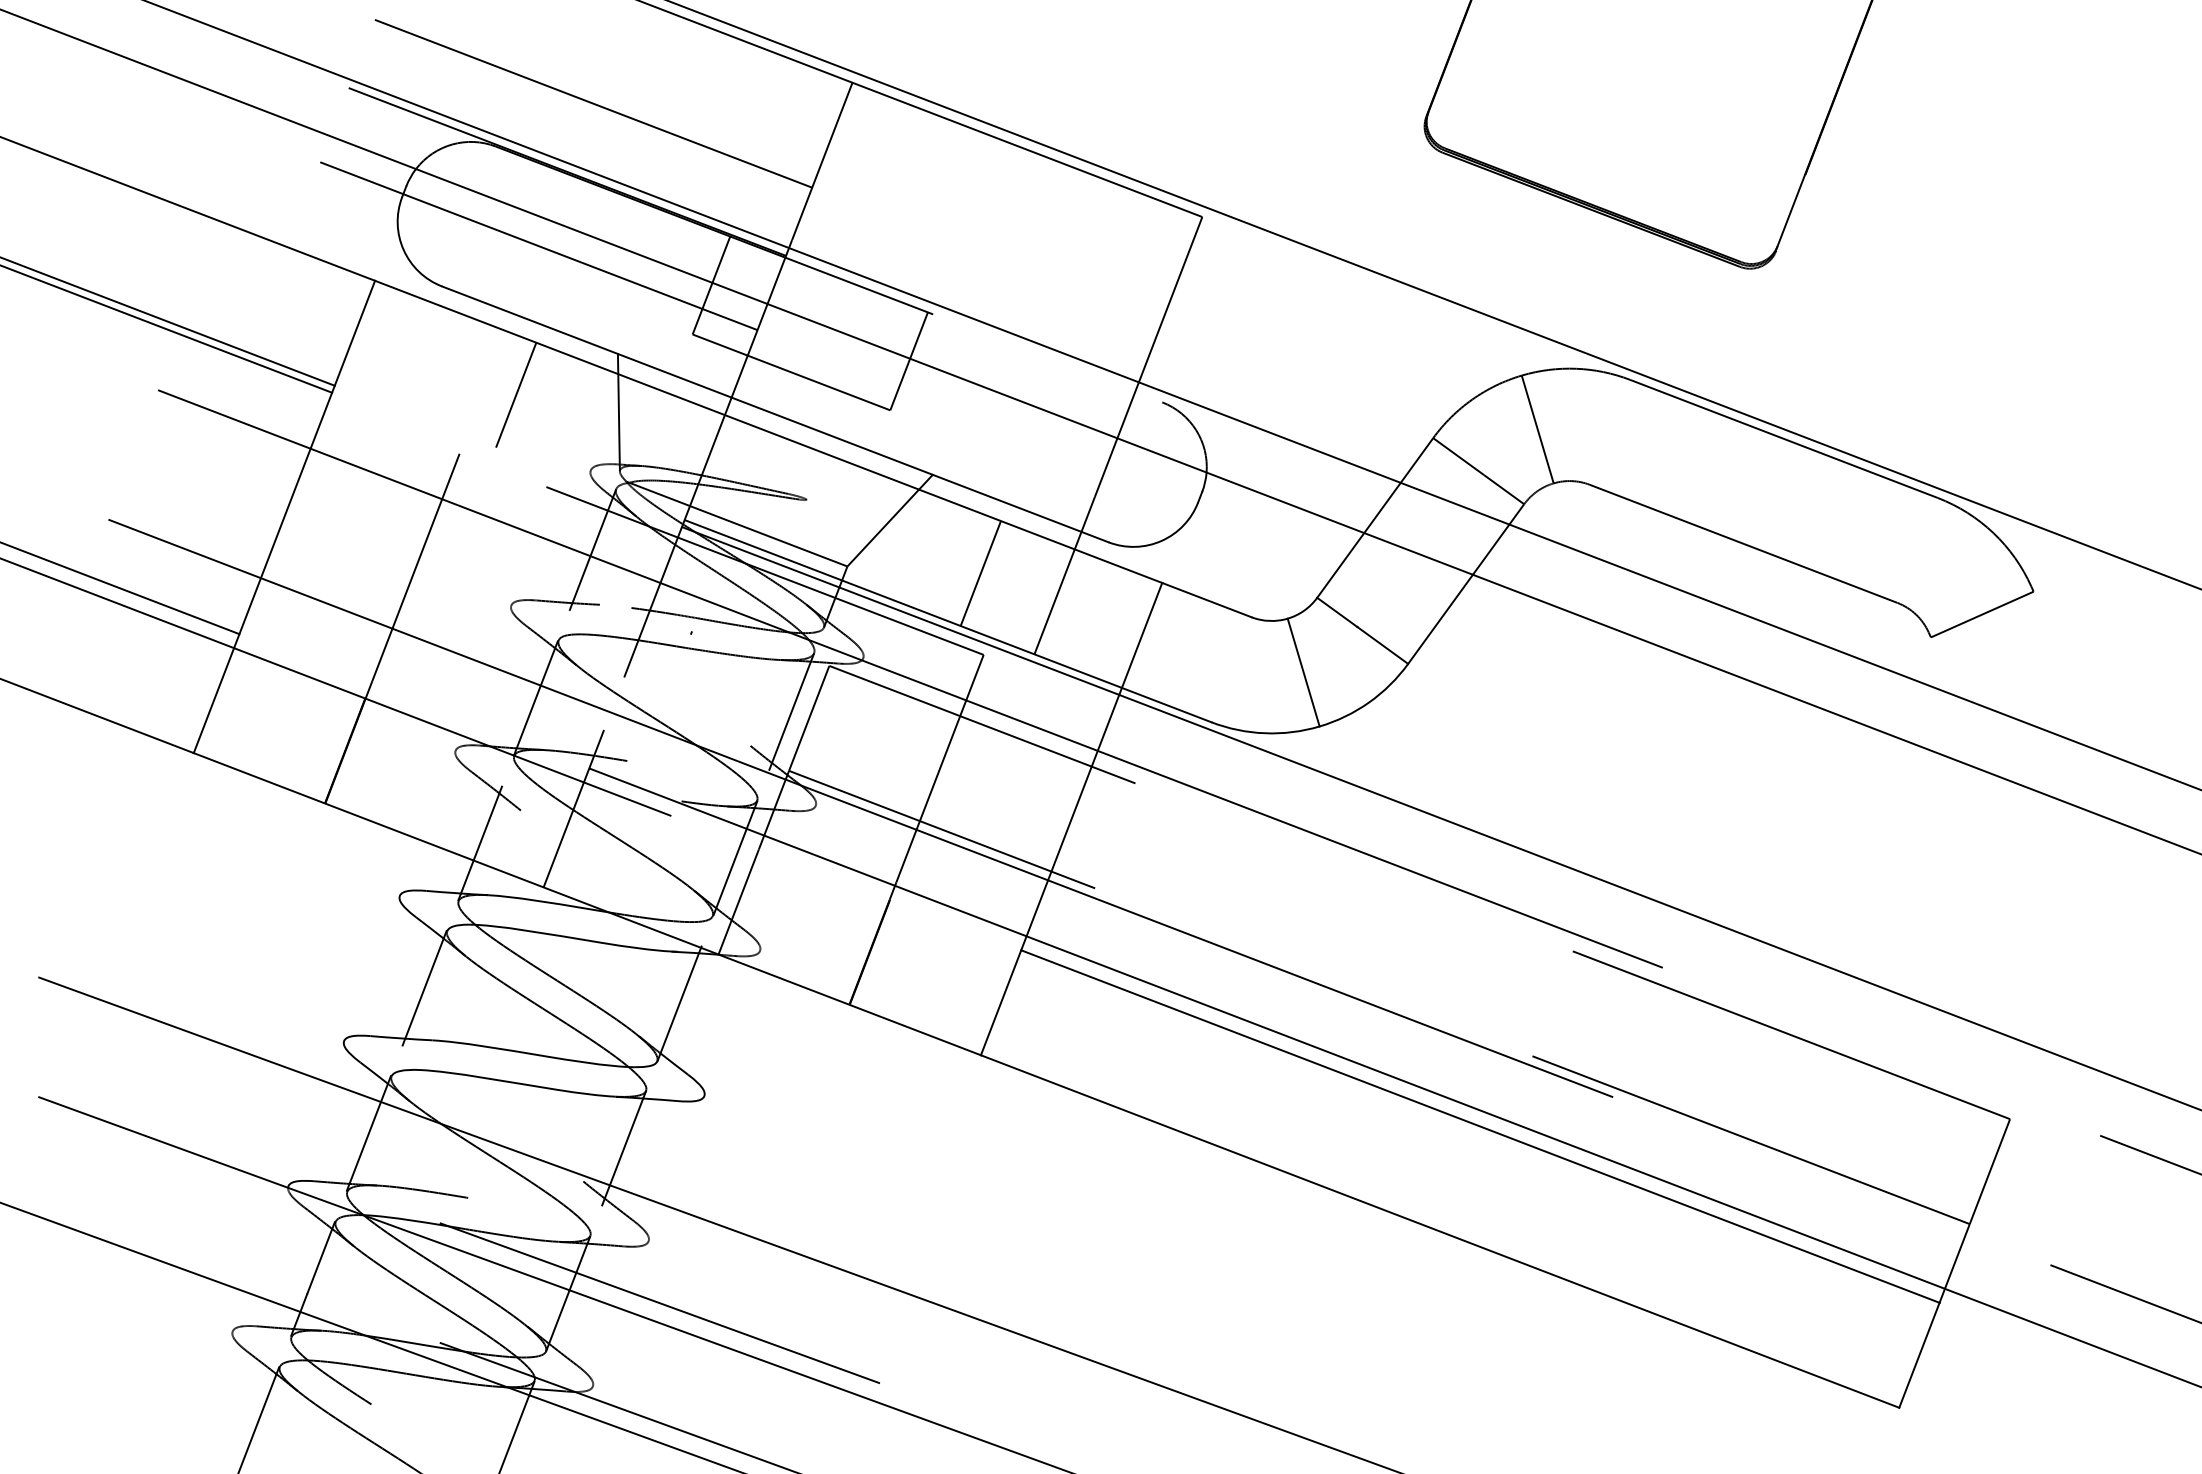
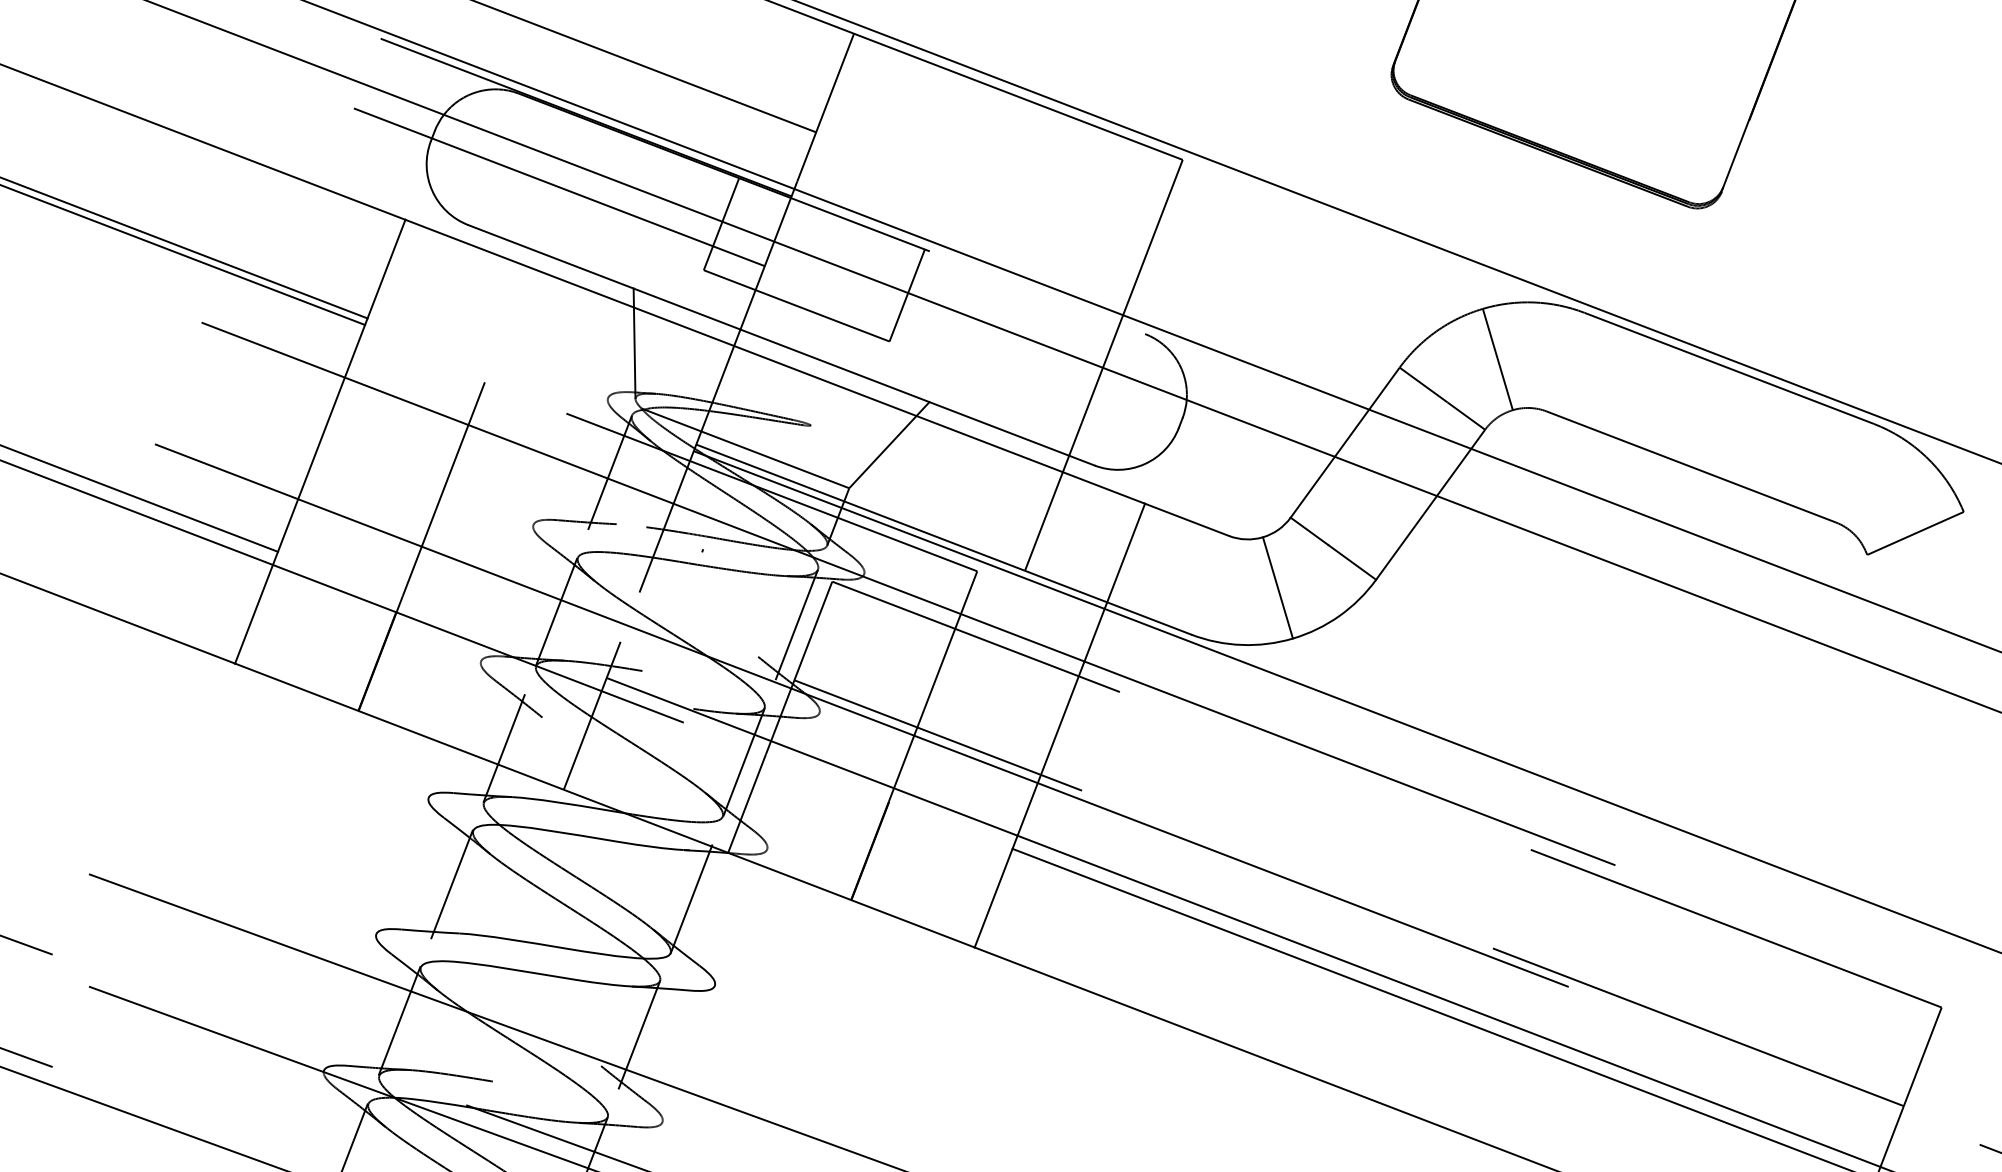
line: (516, 394) -> (538, 326), removed
line: (980, 573) -> (974, 494), removed

